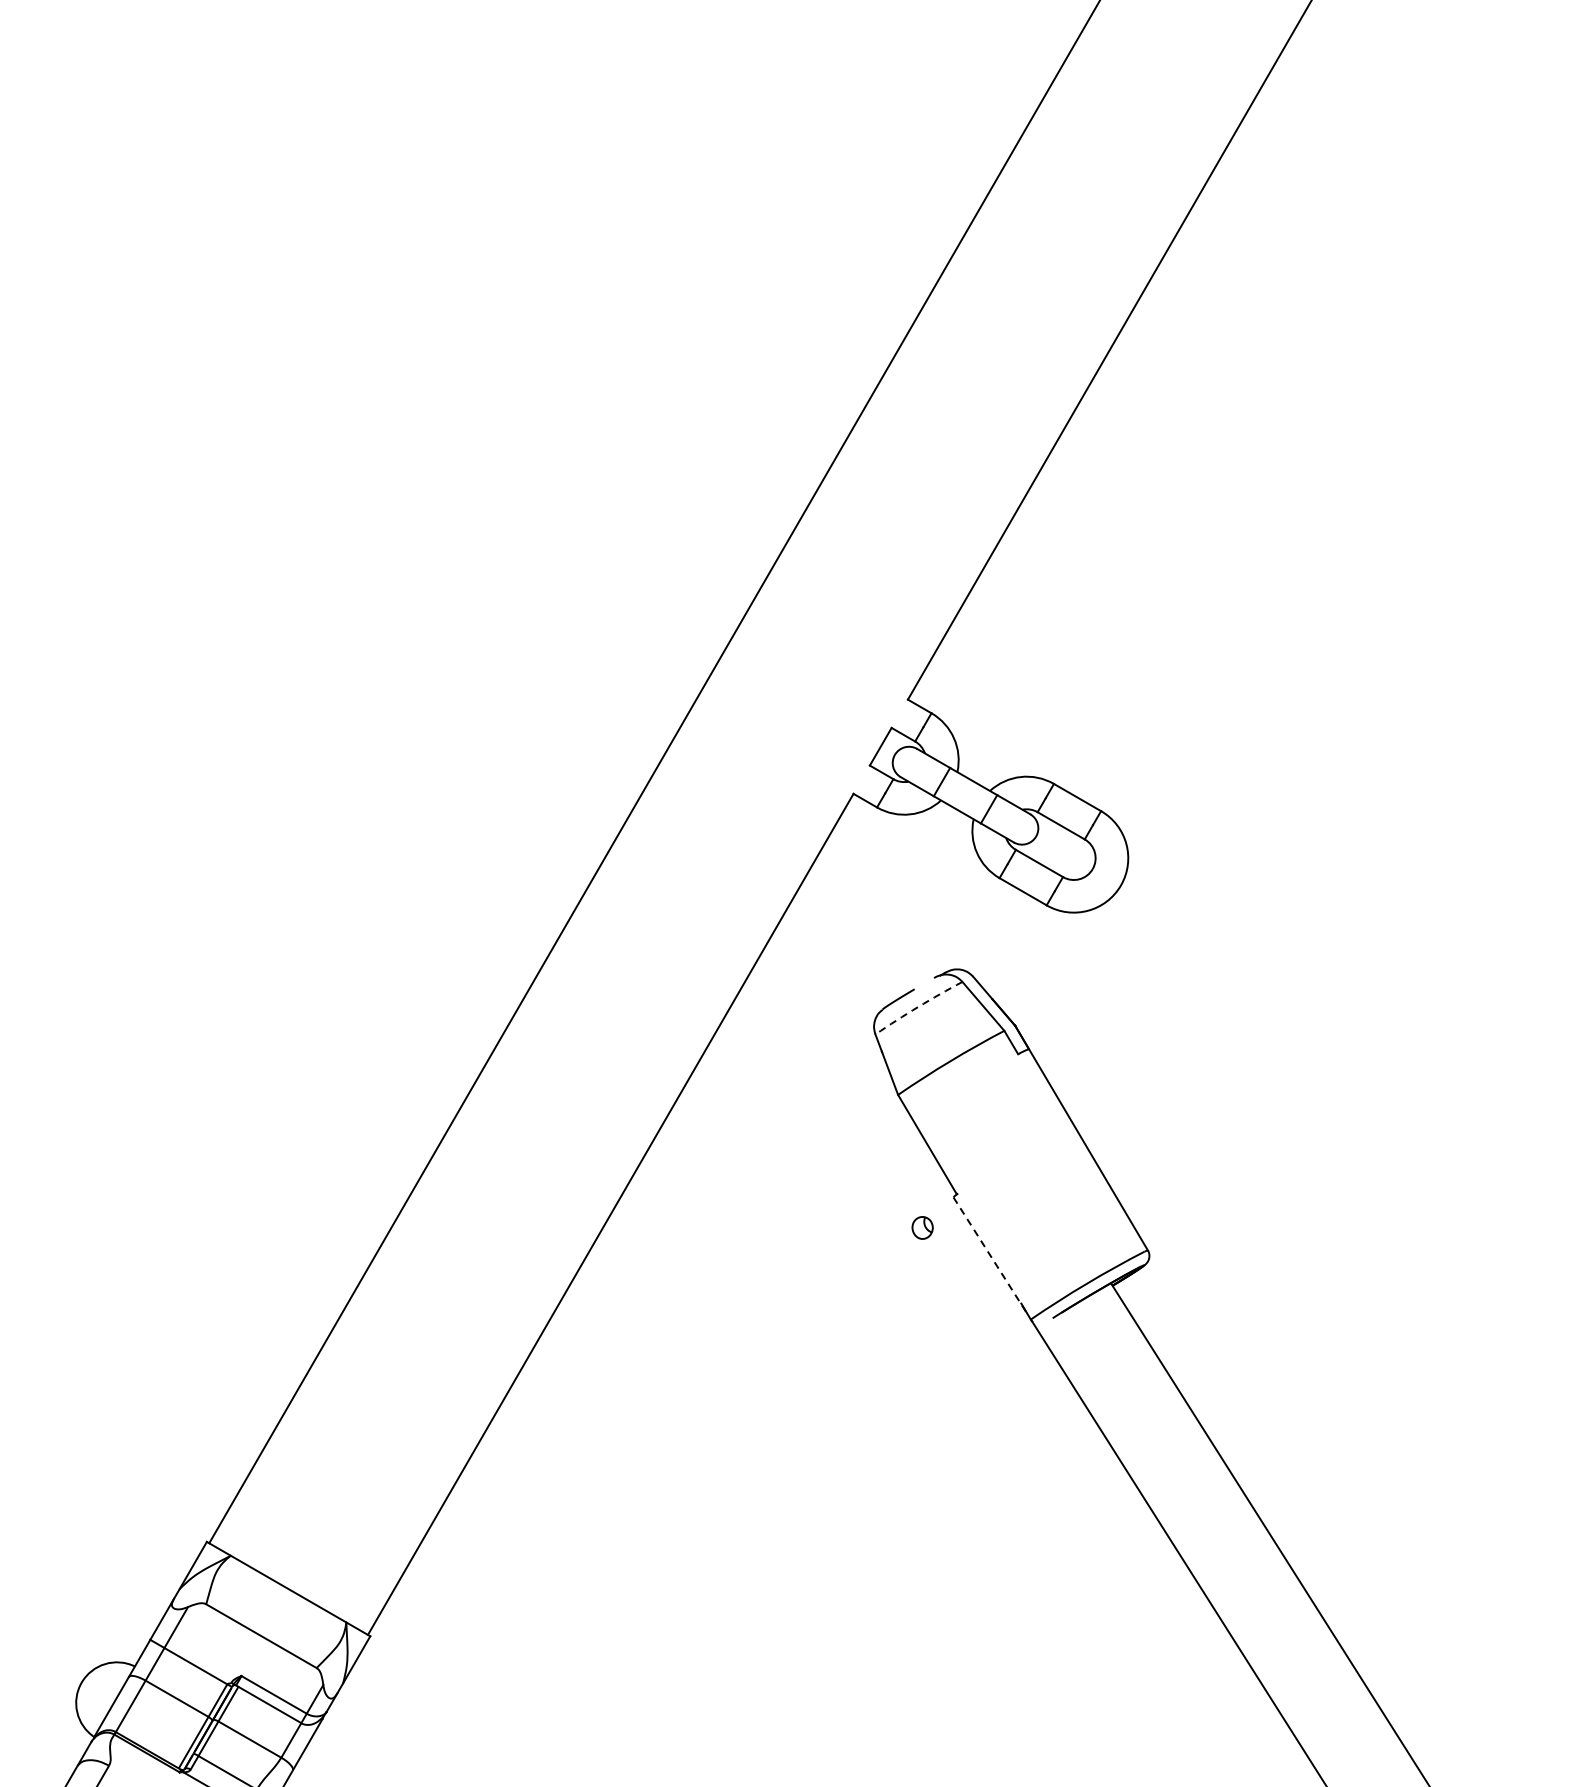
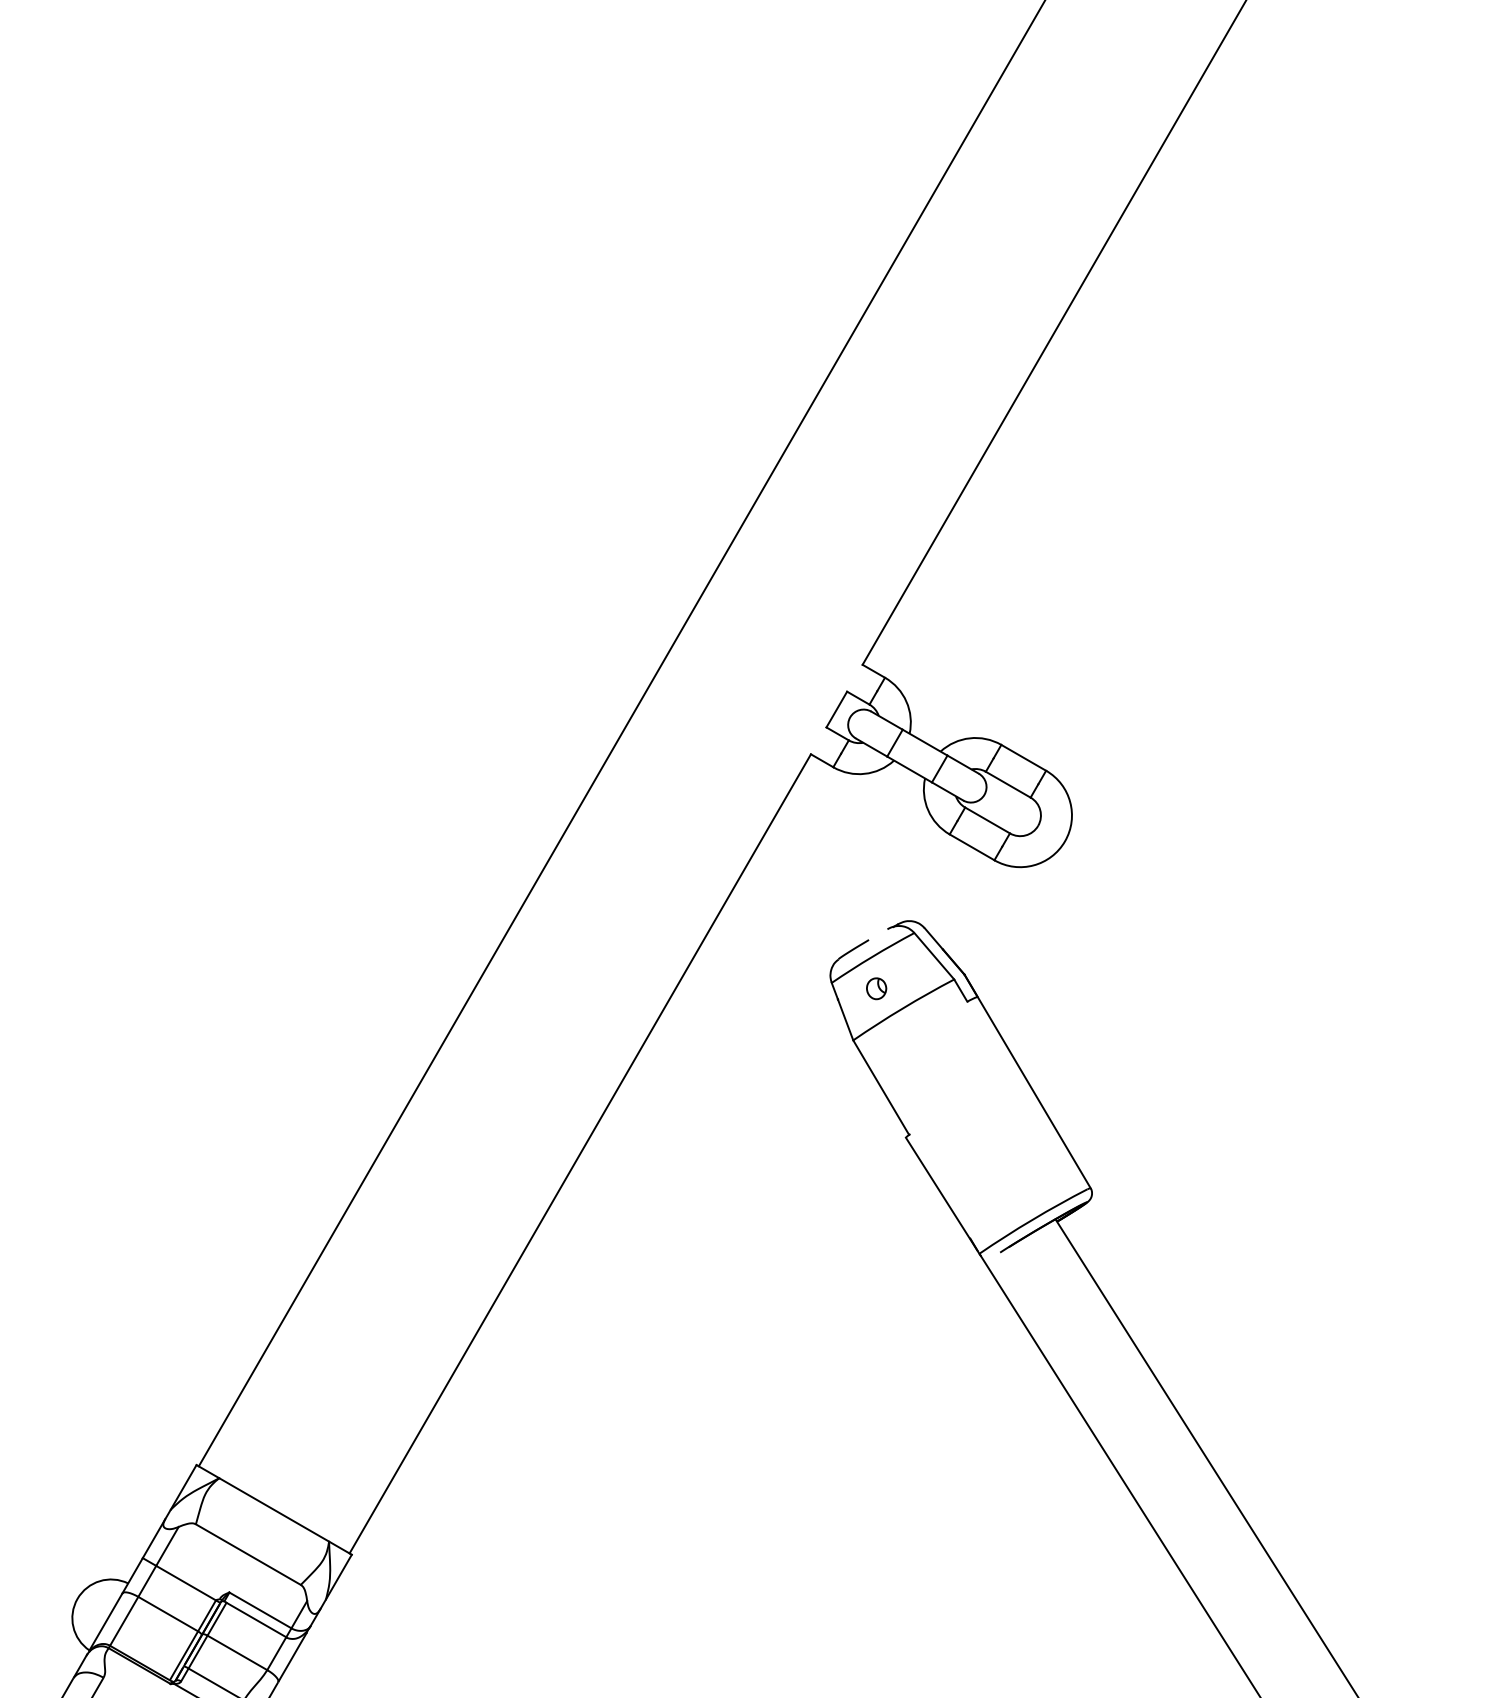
arc: (918, 1006) -> (872, 956), dashed -> solid
part: (922, 1227) -> (876, 988), moved
line: (990, 1257) -> (941, 1194), dashed -> solid

